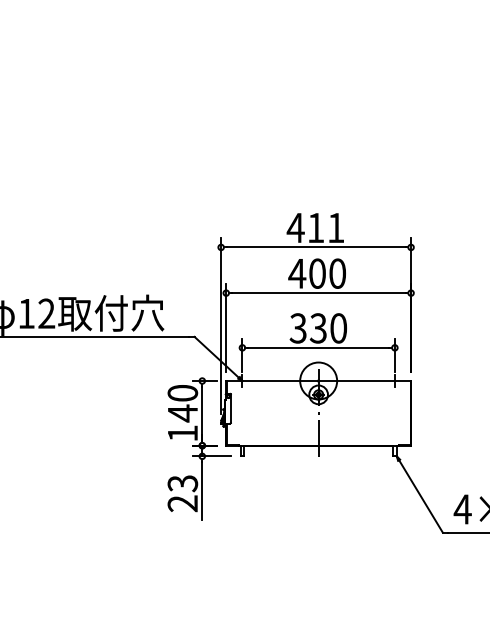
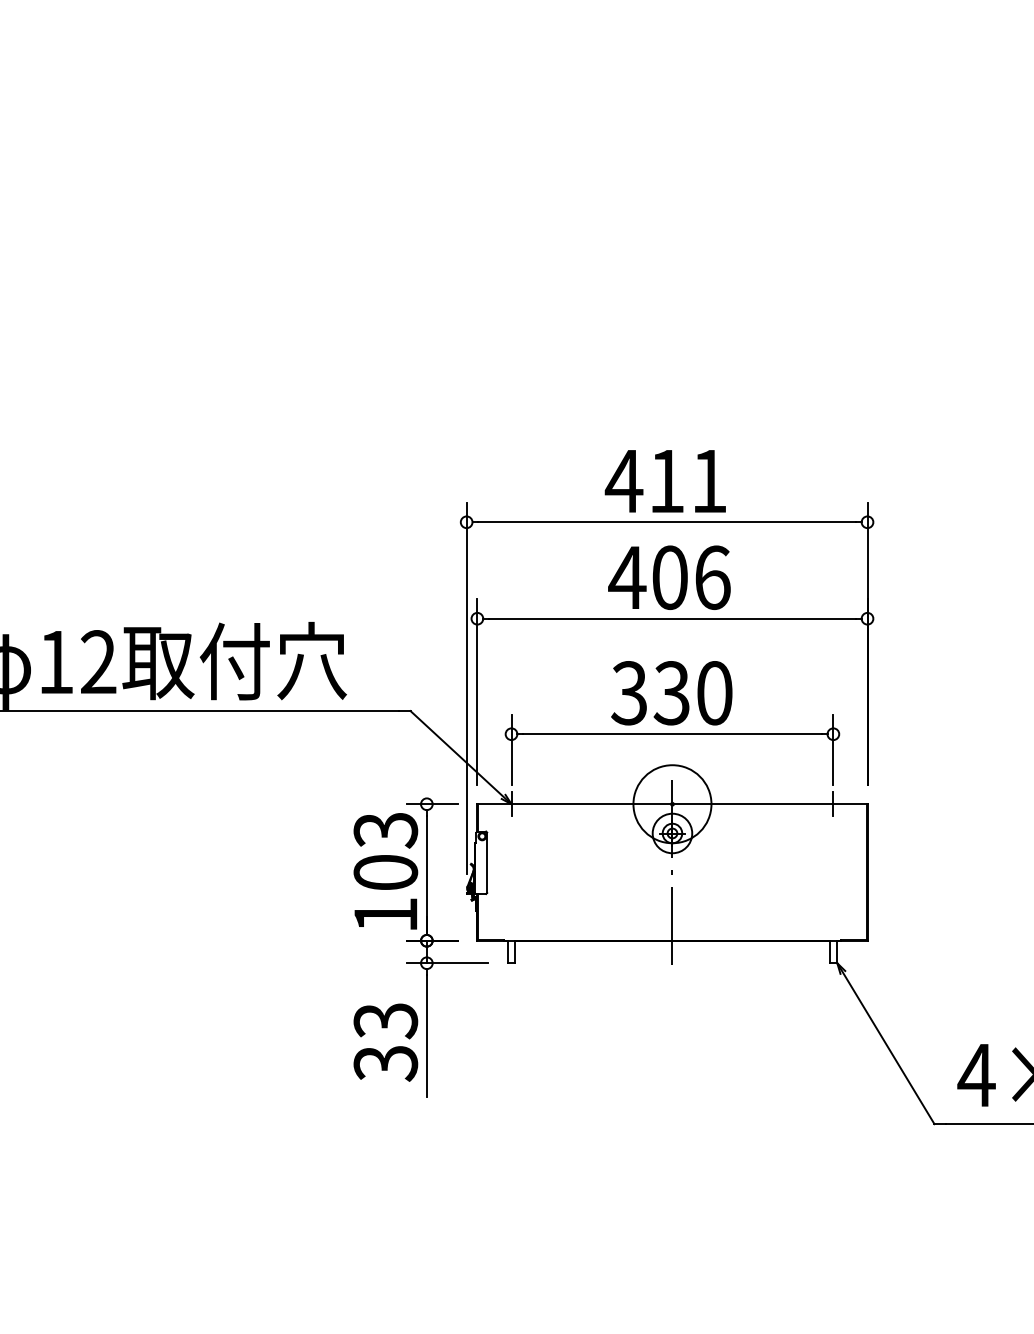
text: (337, 273) -> (712, 577), 400 -> 406
text: (182, 403) -> (385, 851), 140 -> 103
text: (183, 503) -> (387, 1062), 23 -> 33

